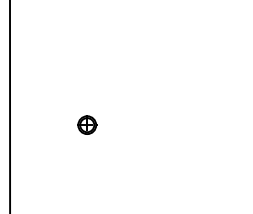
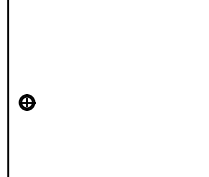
part: (86, 125) -> (26, 102), moved

